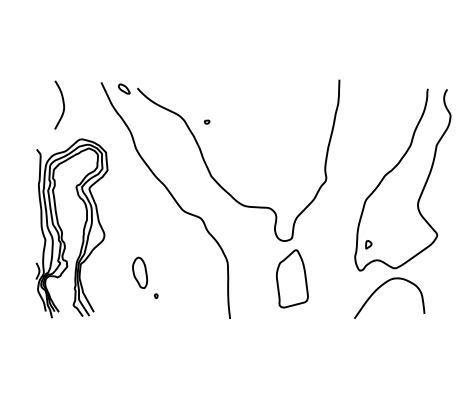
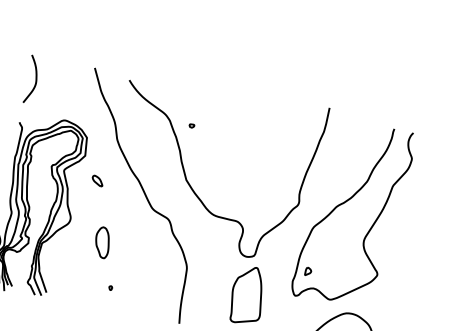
part: (123, 88) -> (97, 180), moved
curve: (62, 103) -> (35, 78), moved
part: (393, 170) -> (345, 203), moved
part: (140, 272) -> (103, 242), moved

